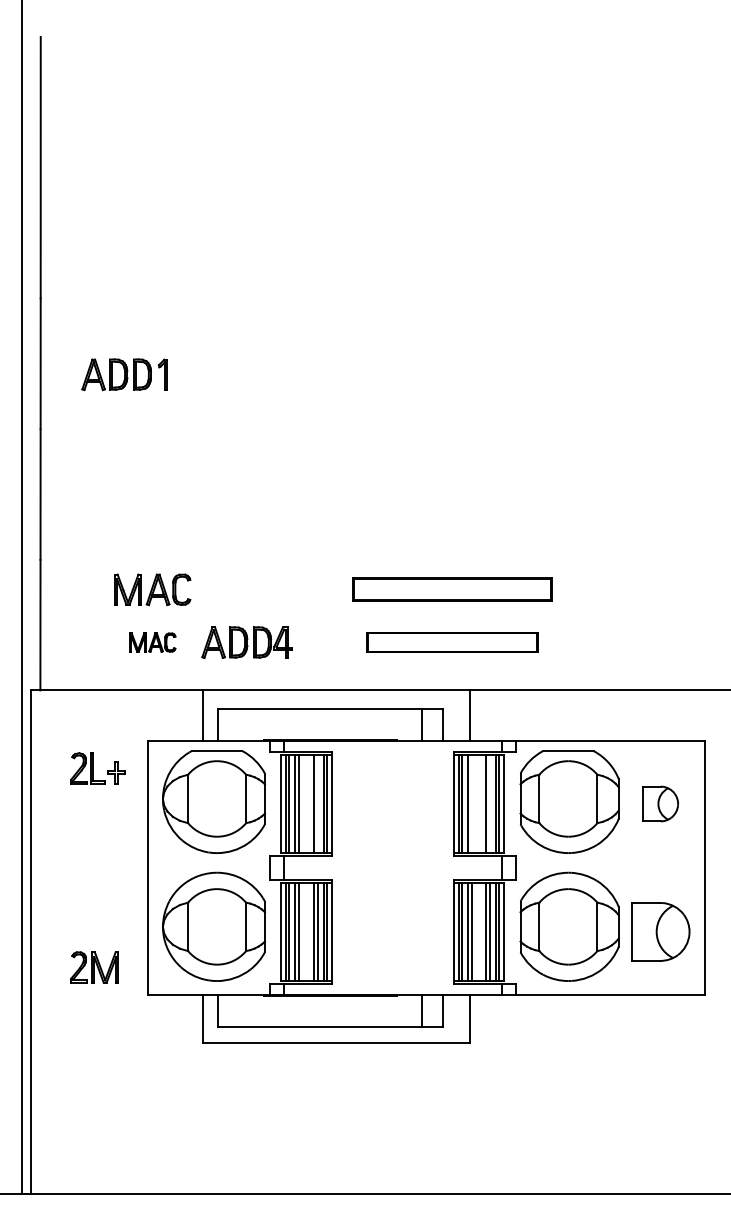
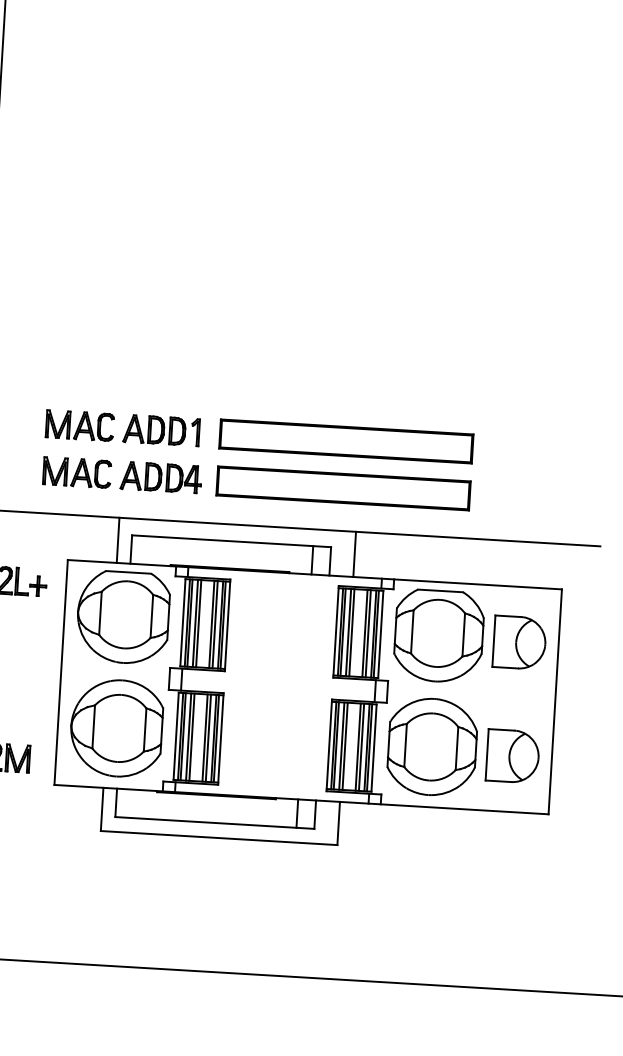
part: (124, 374) -> (161, 430), moved
part: (452, 589) -> (346, 441), size x1.43
part: (152, 642) -> (77, 472), size x1.67
part: (452, 642) -> (343, 488), size x1.67
line: (317, 803) -> (215, 624), added
line: (471, 803) -> (351, 632), added
line: (490, 803) -> (368, 633), added
part: (660, 803) -> (519, 642), size x1.67

